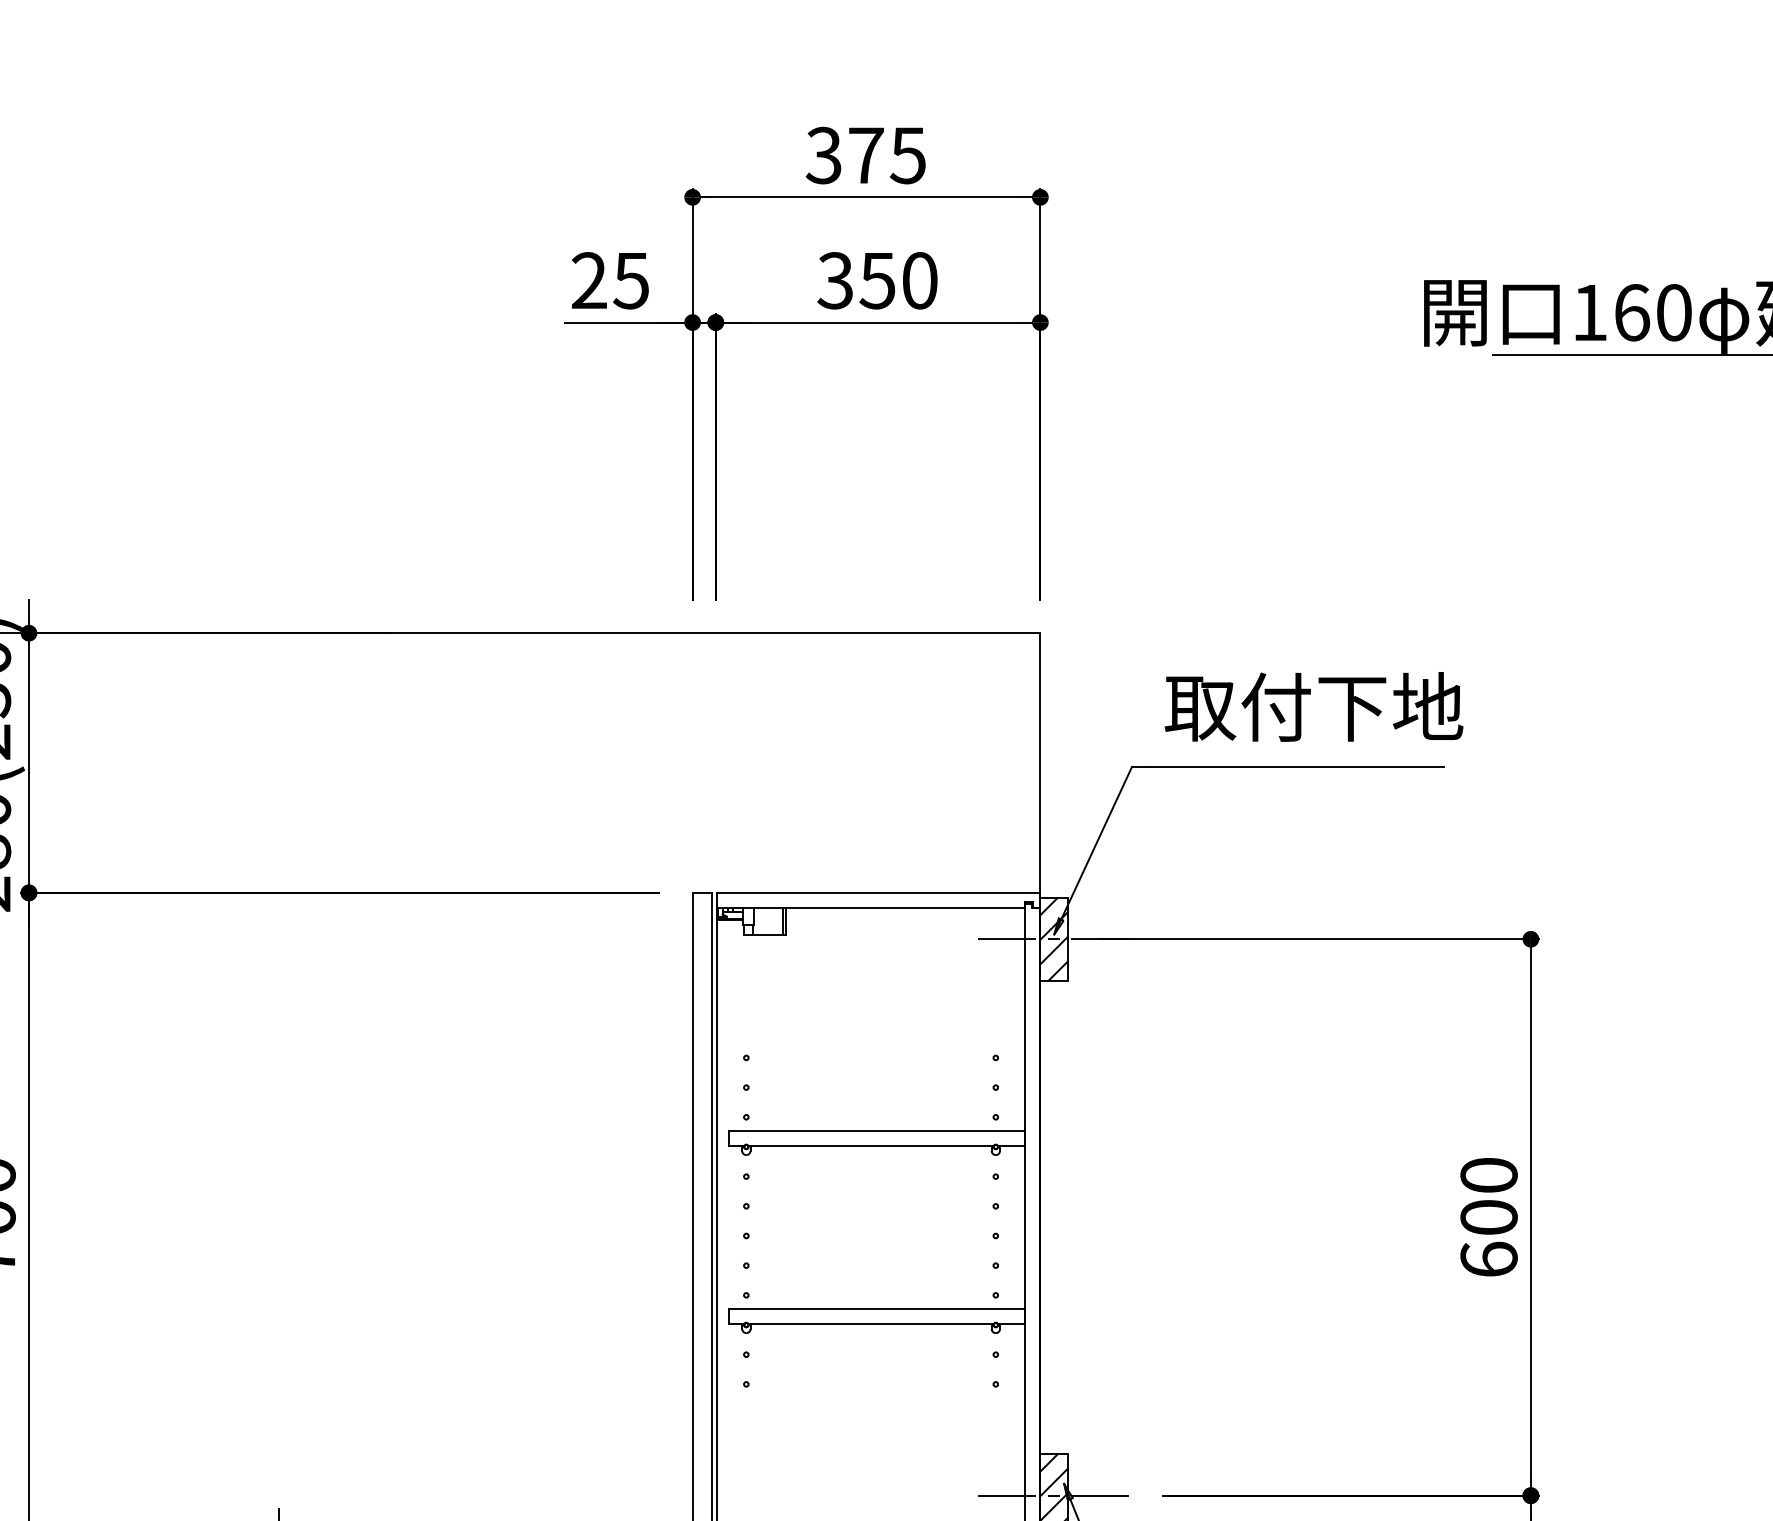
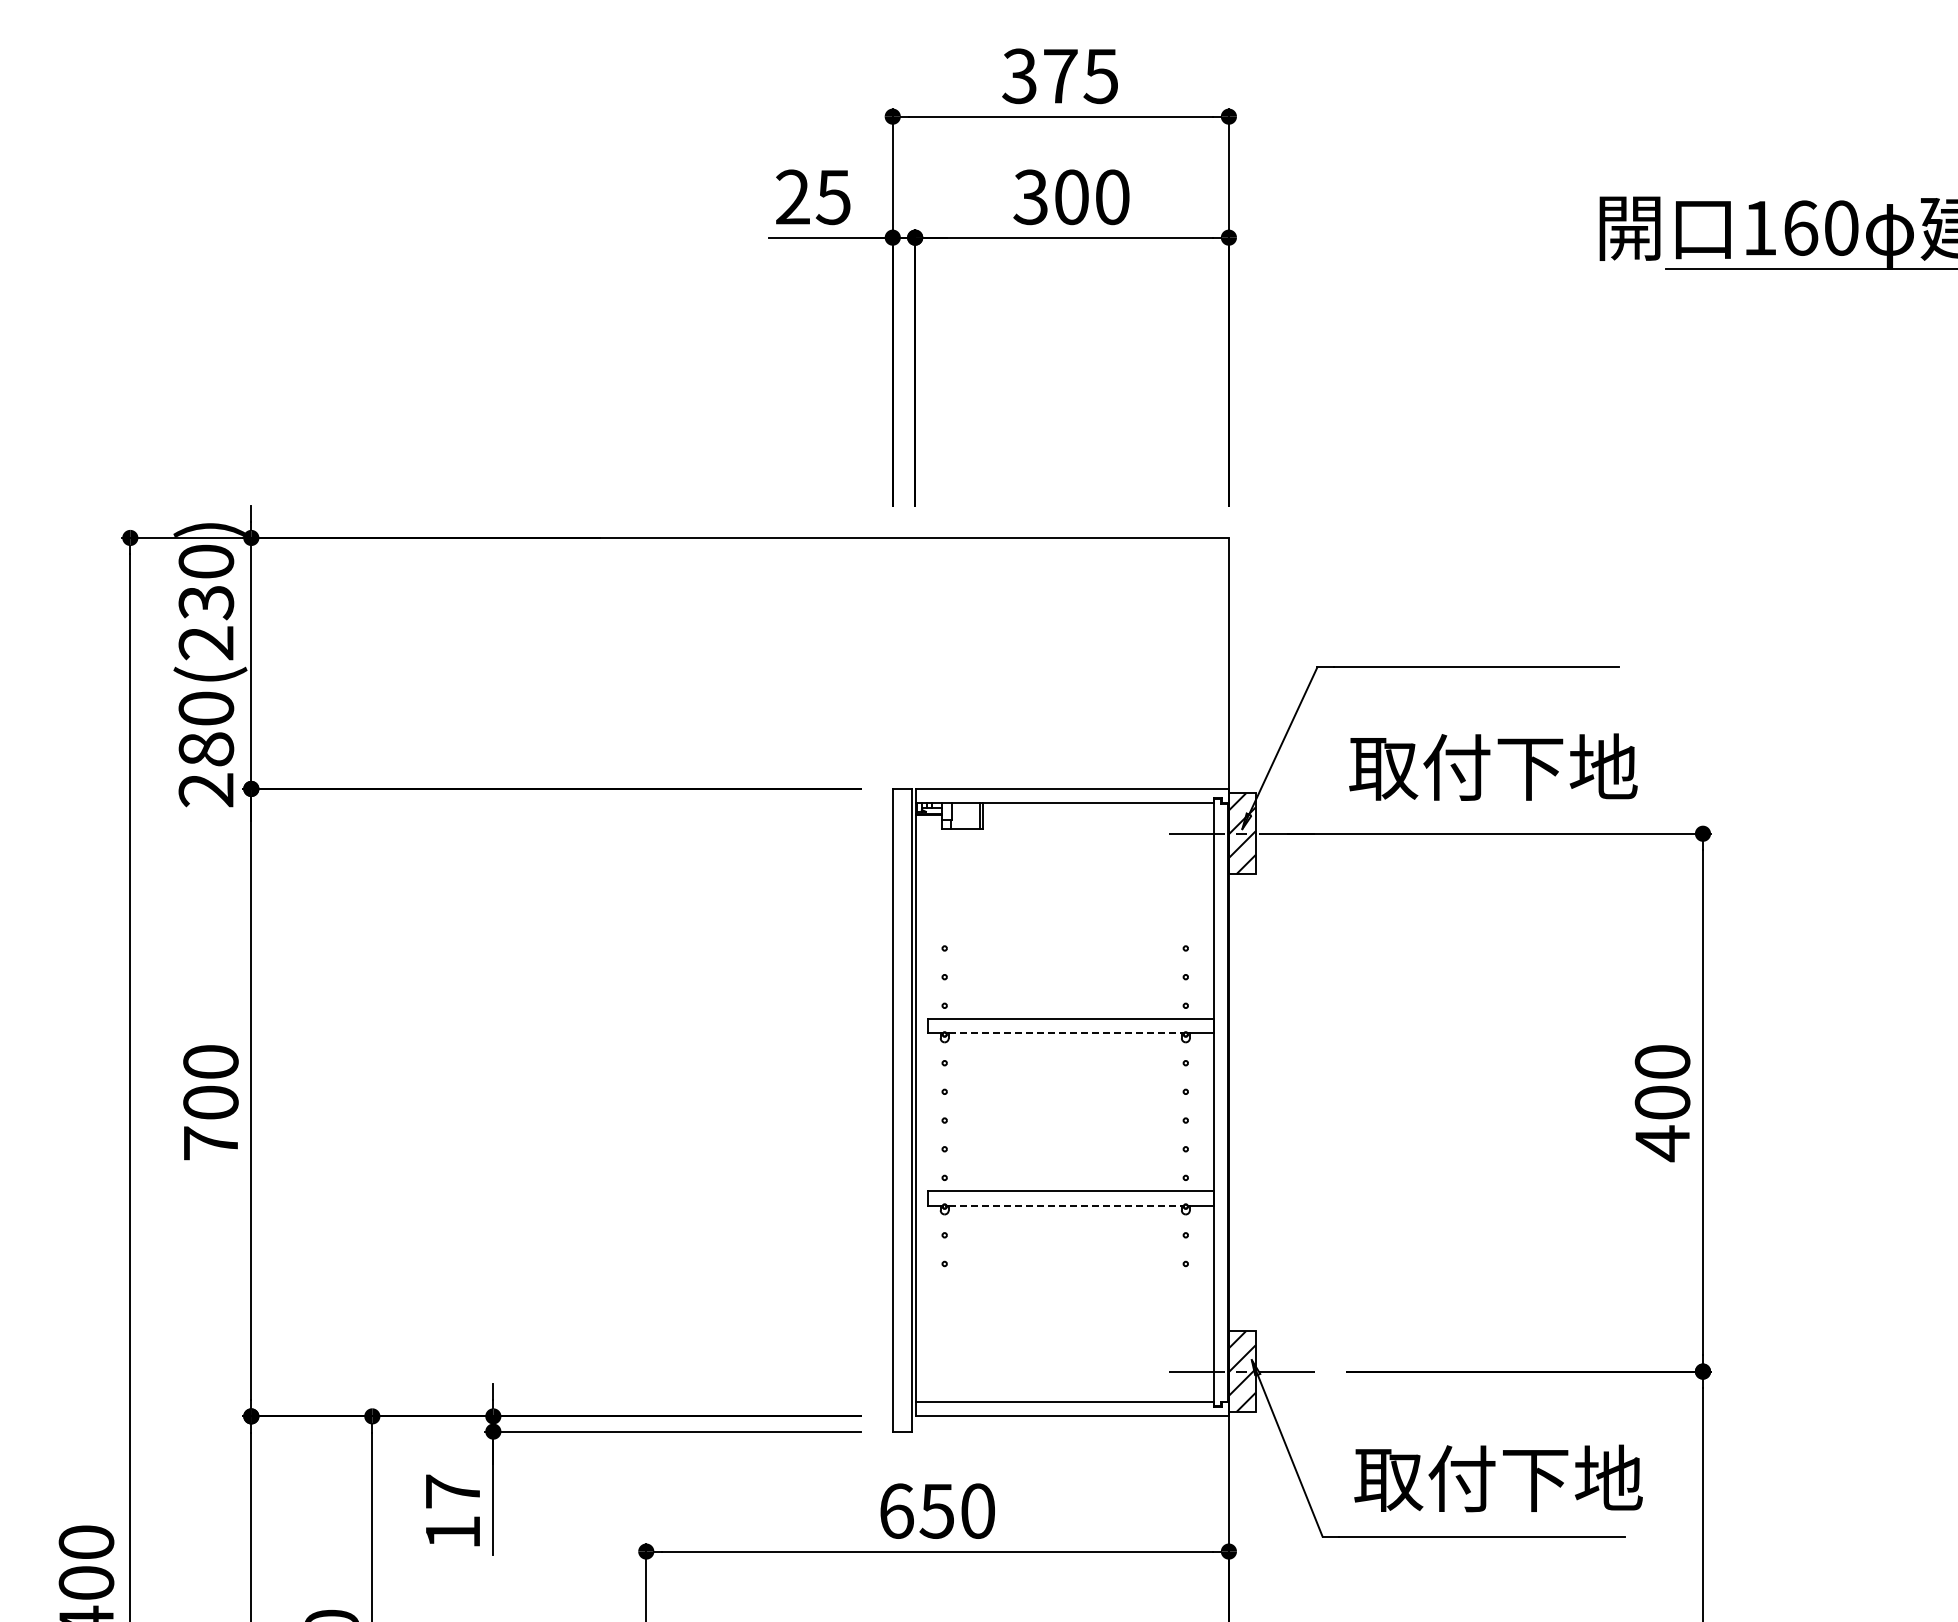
text: (877, 280) -> (1071, 197), 350 -> 300
text: (1314, 706) -> (1493, 766), moved
line: (871, 1145) -> (1065, 1033), solid -> dashed
text: (1488, 1259) -> (1662, 1143), 600 -> 400
line: (871, 1323) -> (1065, 1205), solid -> dashed

